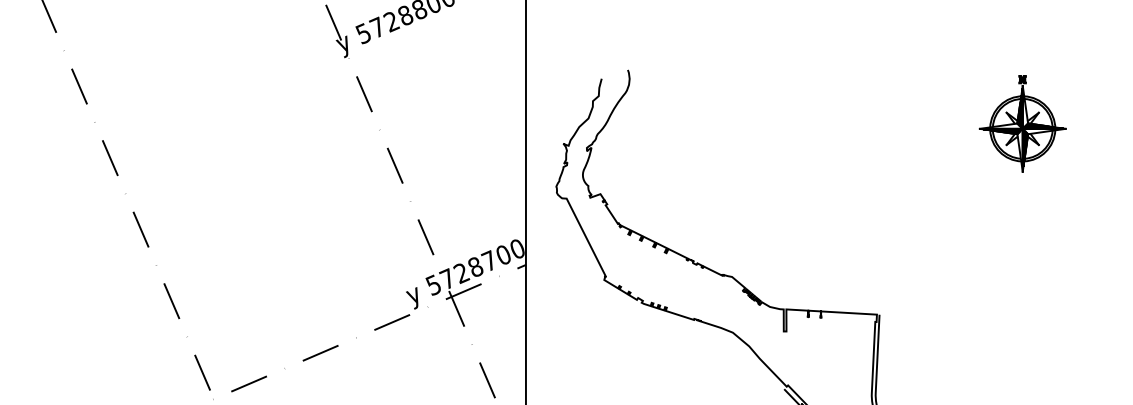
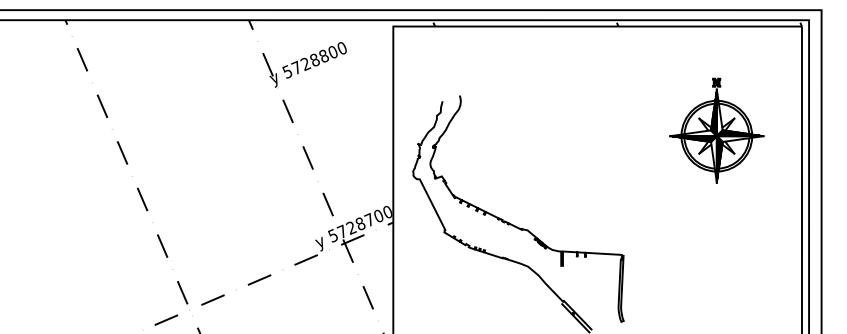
part: (1022, 123) -> (716, 130), size x1.67

